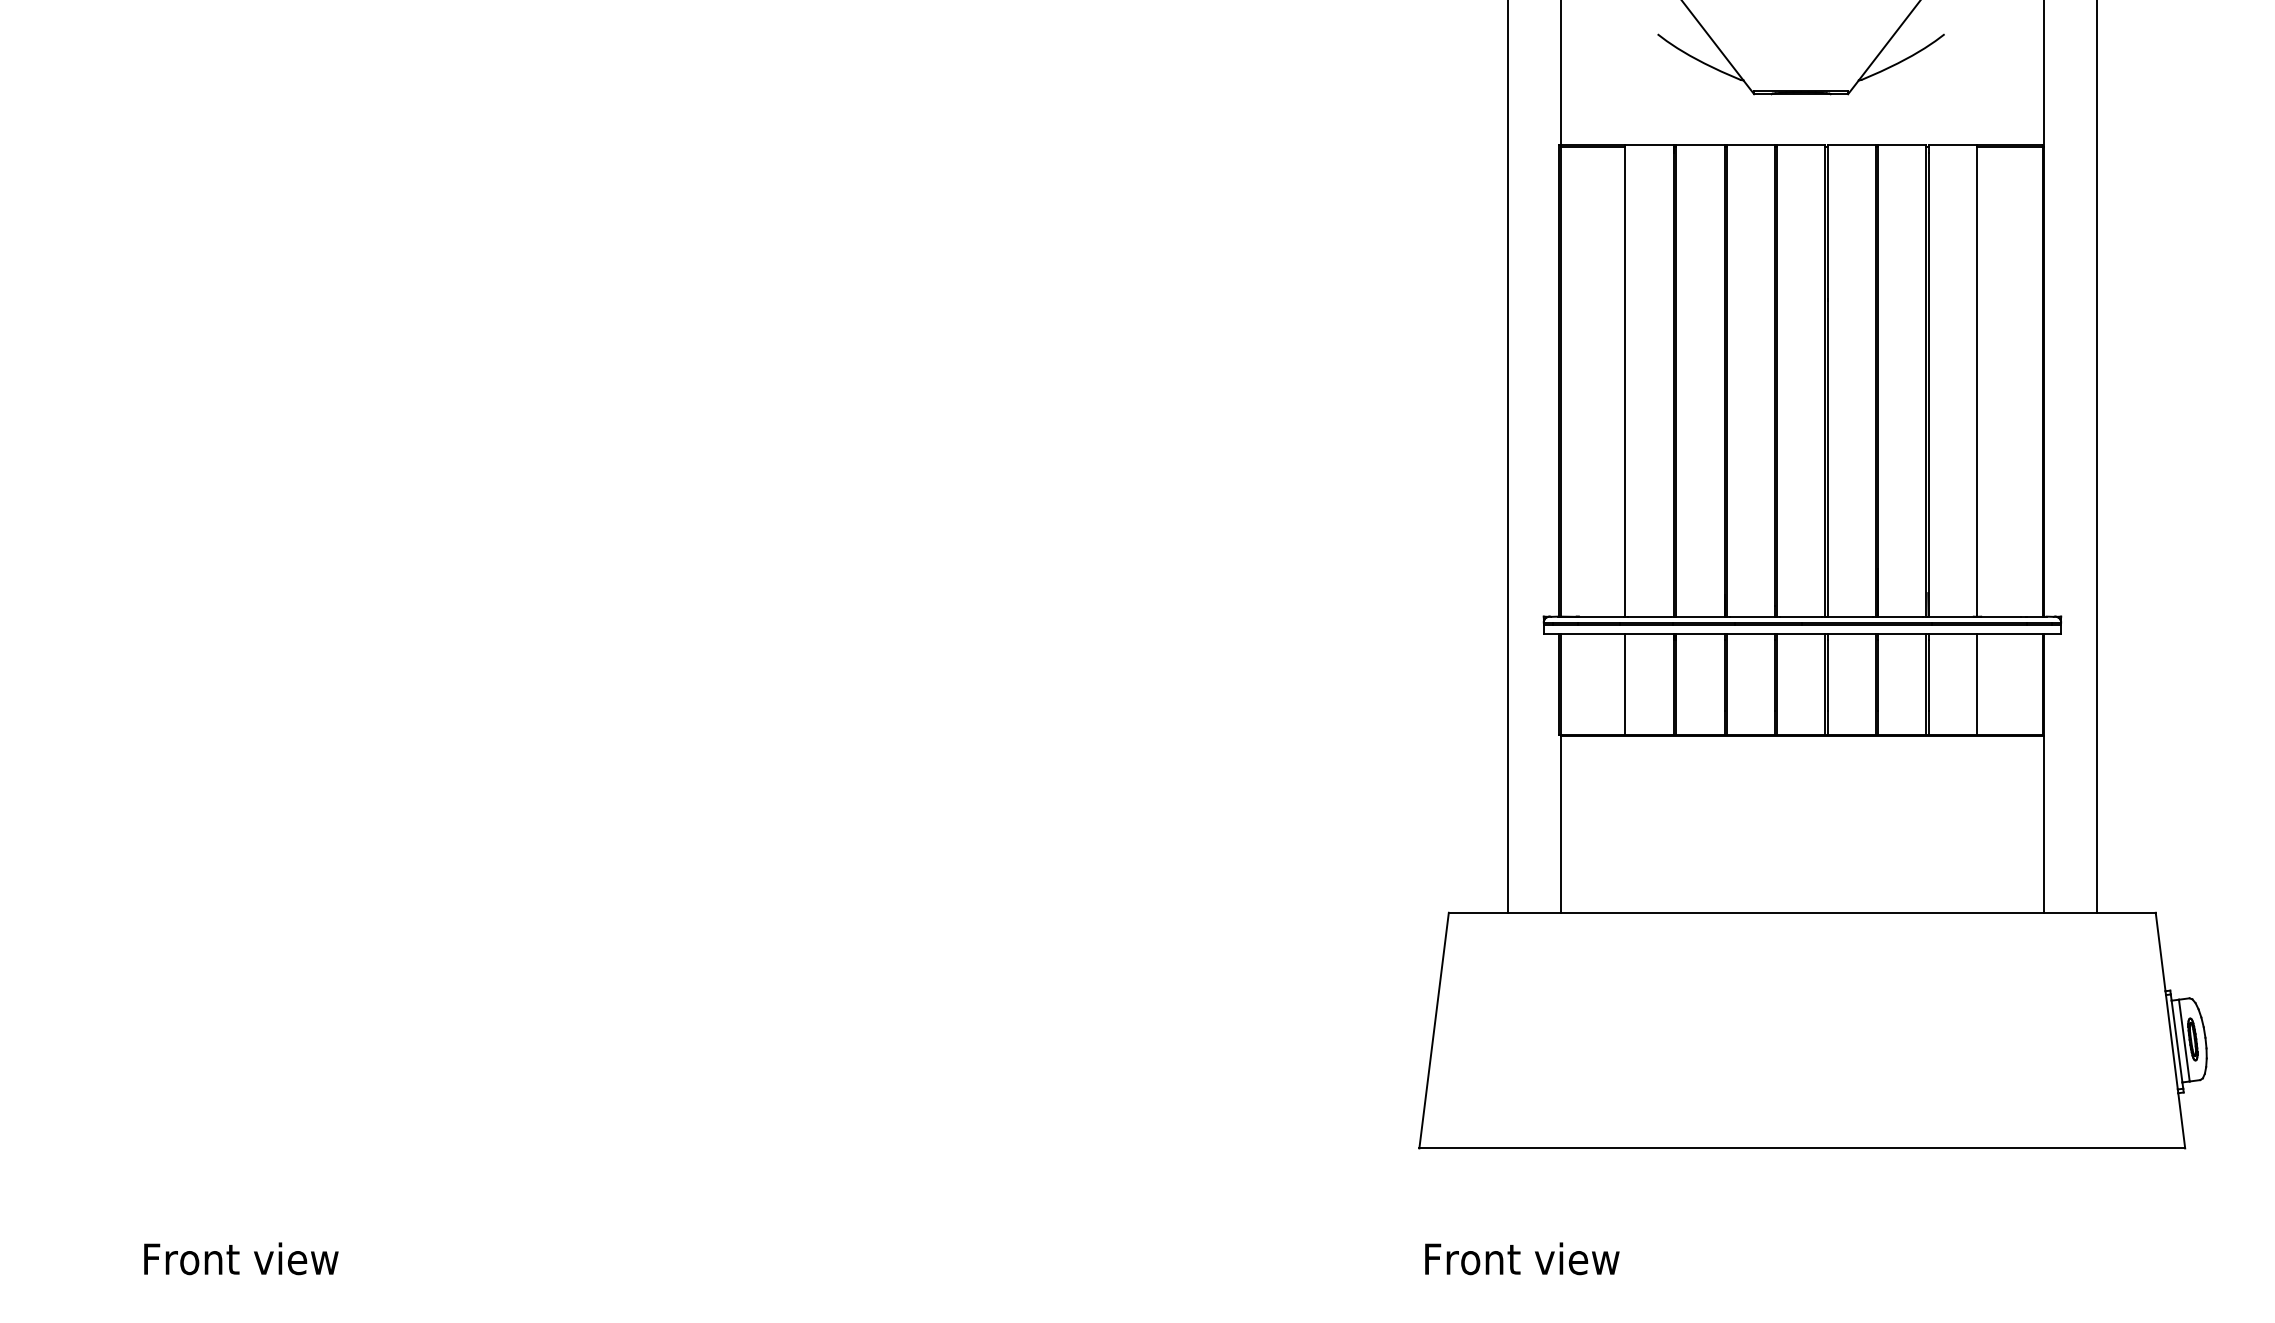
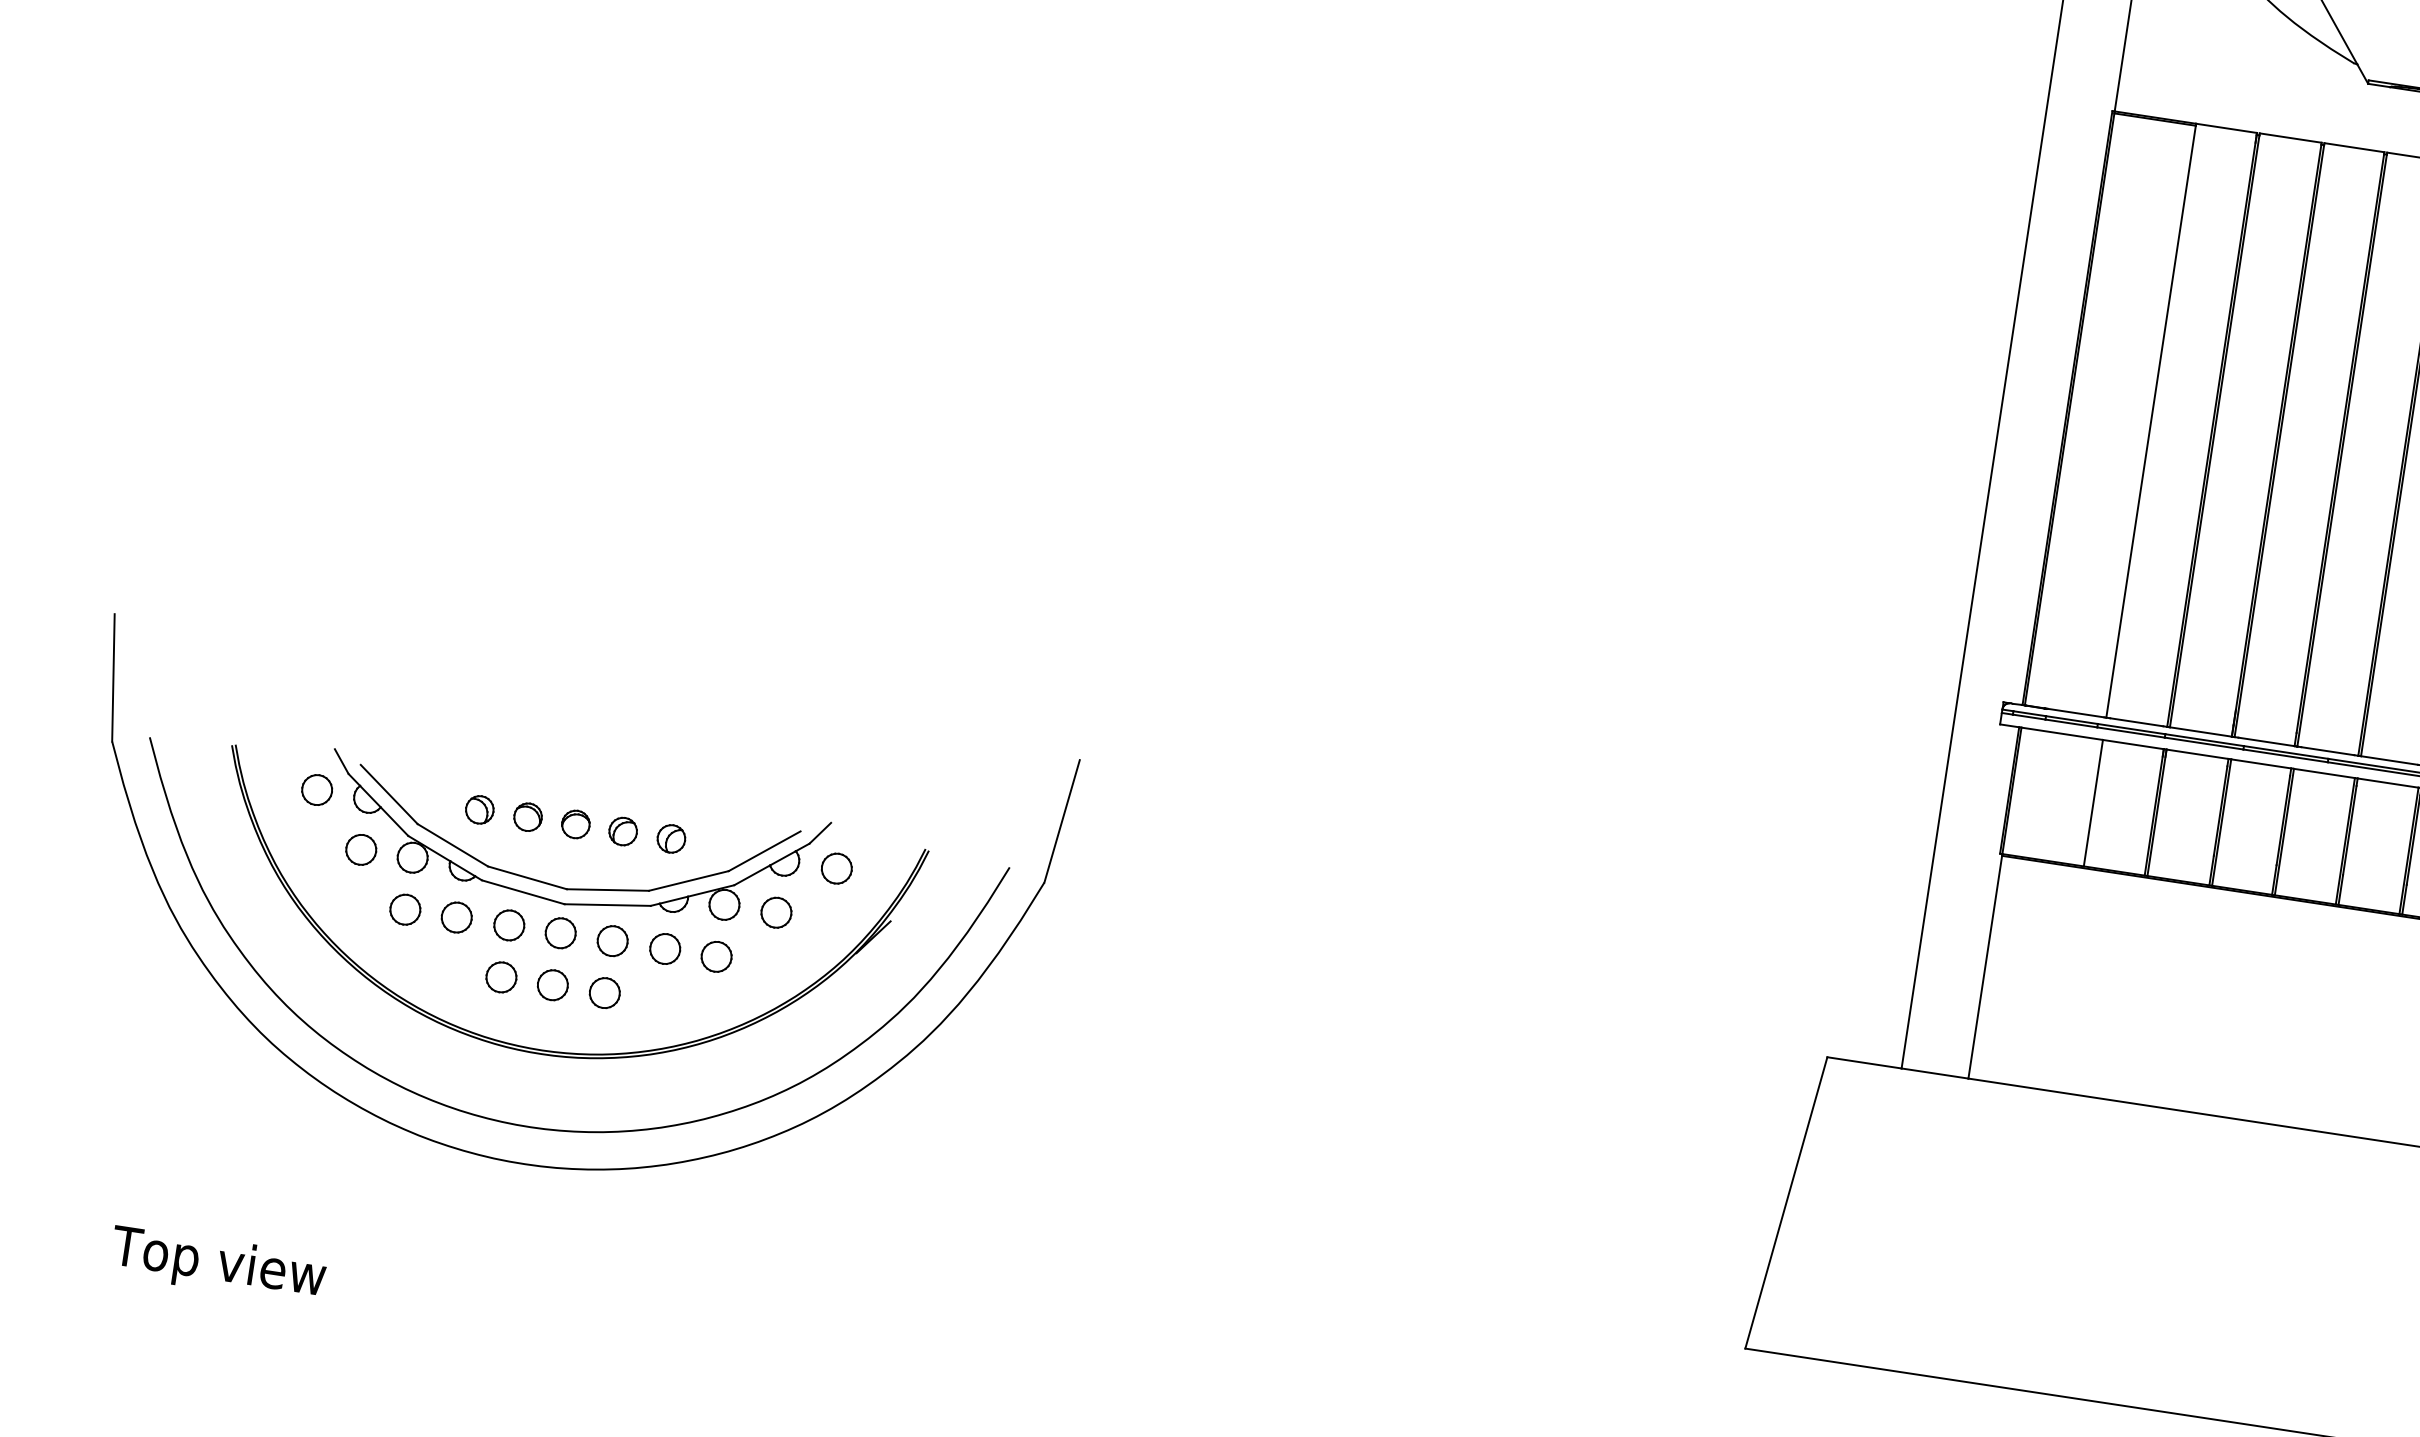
part: (450, 959) -> (560, 925), added
text: (239, 1262) -> (236, 1267), Front view -> Top view

